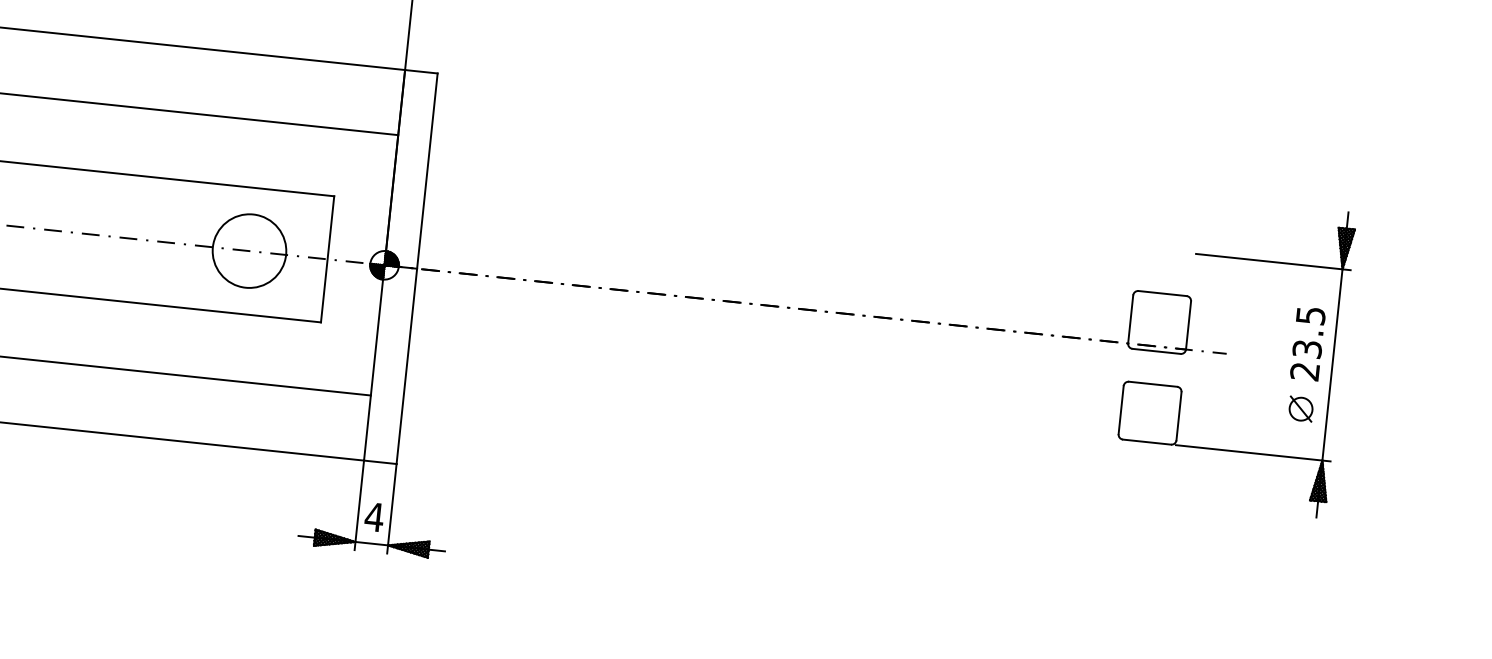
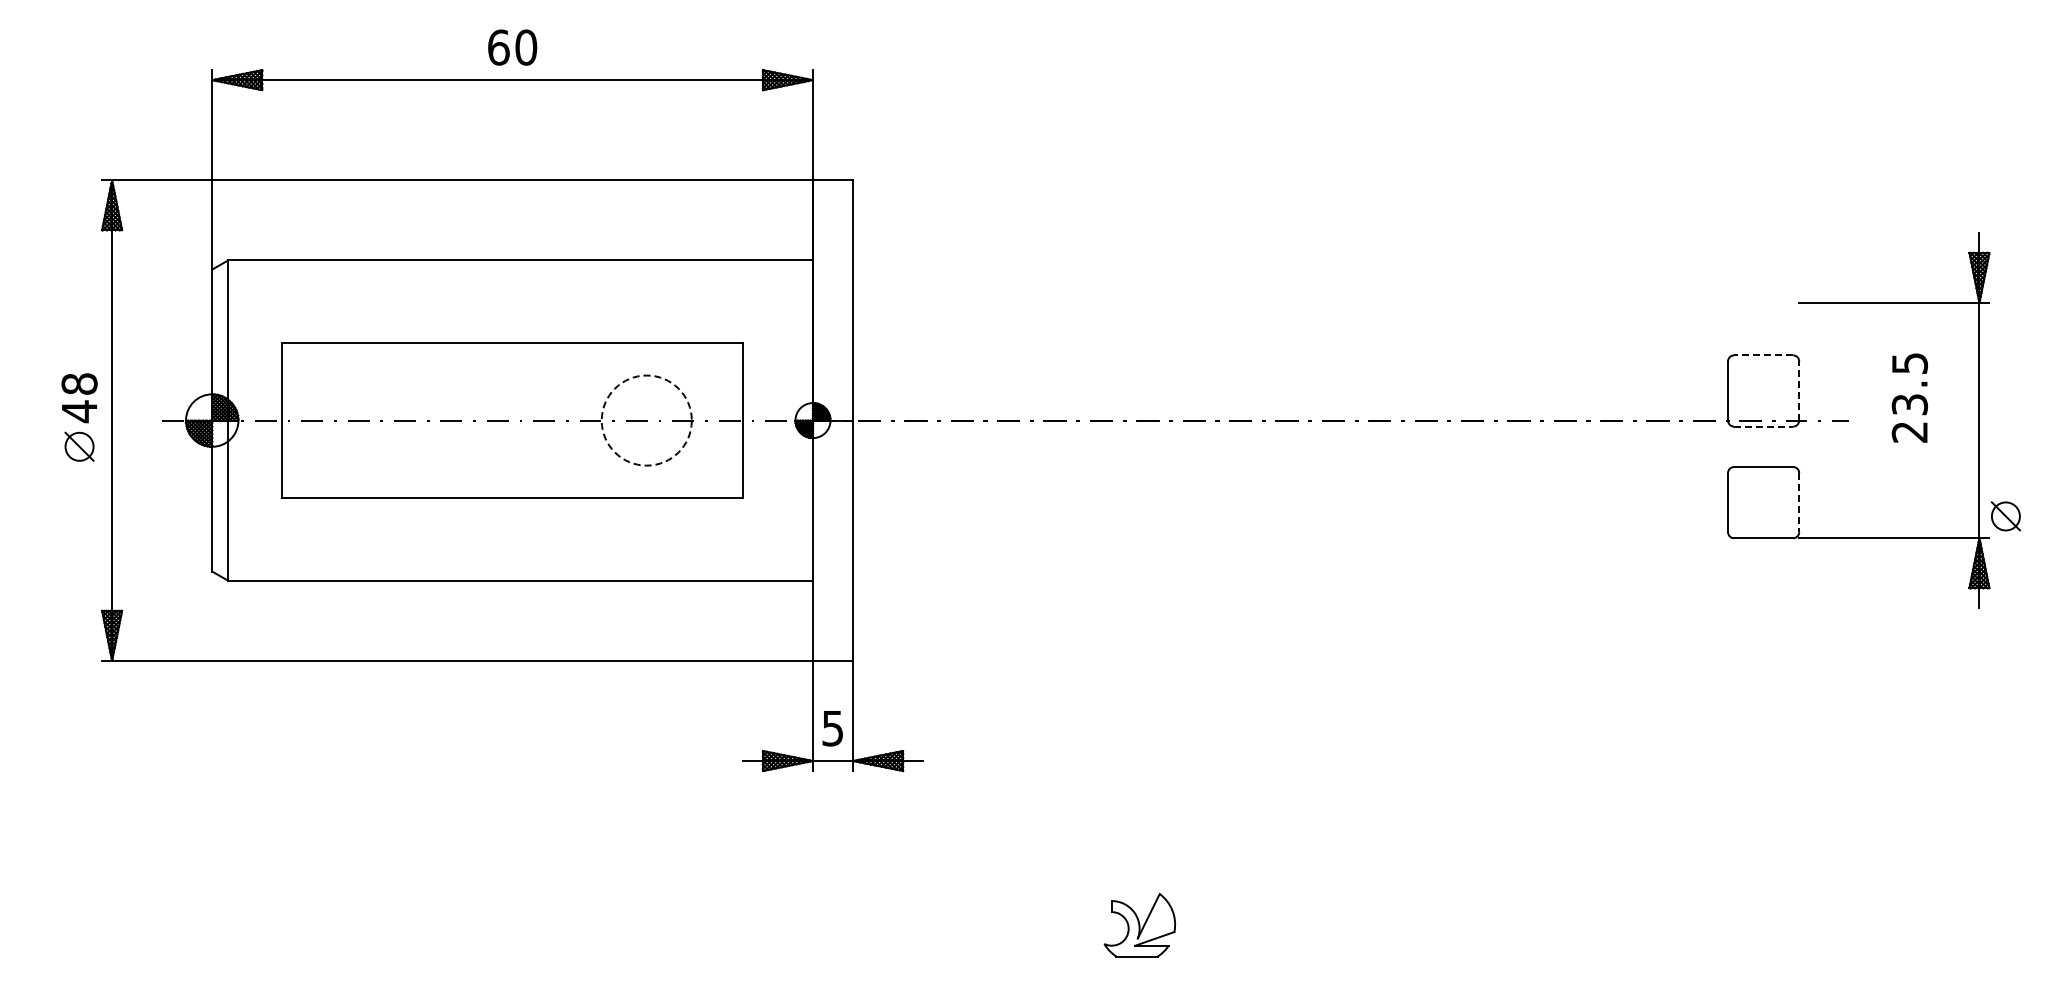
circle: (249, 251) -> (646, 420), solid -> dashed
line: (1162, 293) -> (1763, 355), solid -> dashed
line: (1188, 325) -> (1799, 391), solid -> dashed
text: (1307, 343) -> (1909, 397), moved
line: (1156, 351) -> (1763, 426), solid -> dashed
part: (1300, 409) -> (2005, 516), moved
line: (1179, 416) -> (1799, 502), solid -> dashed
text: (374, 517) -> (832, 728), 4 -> 5

